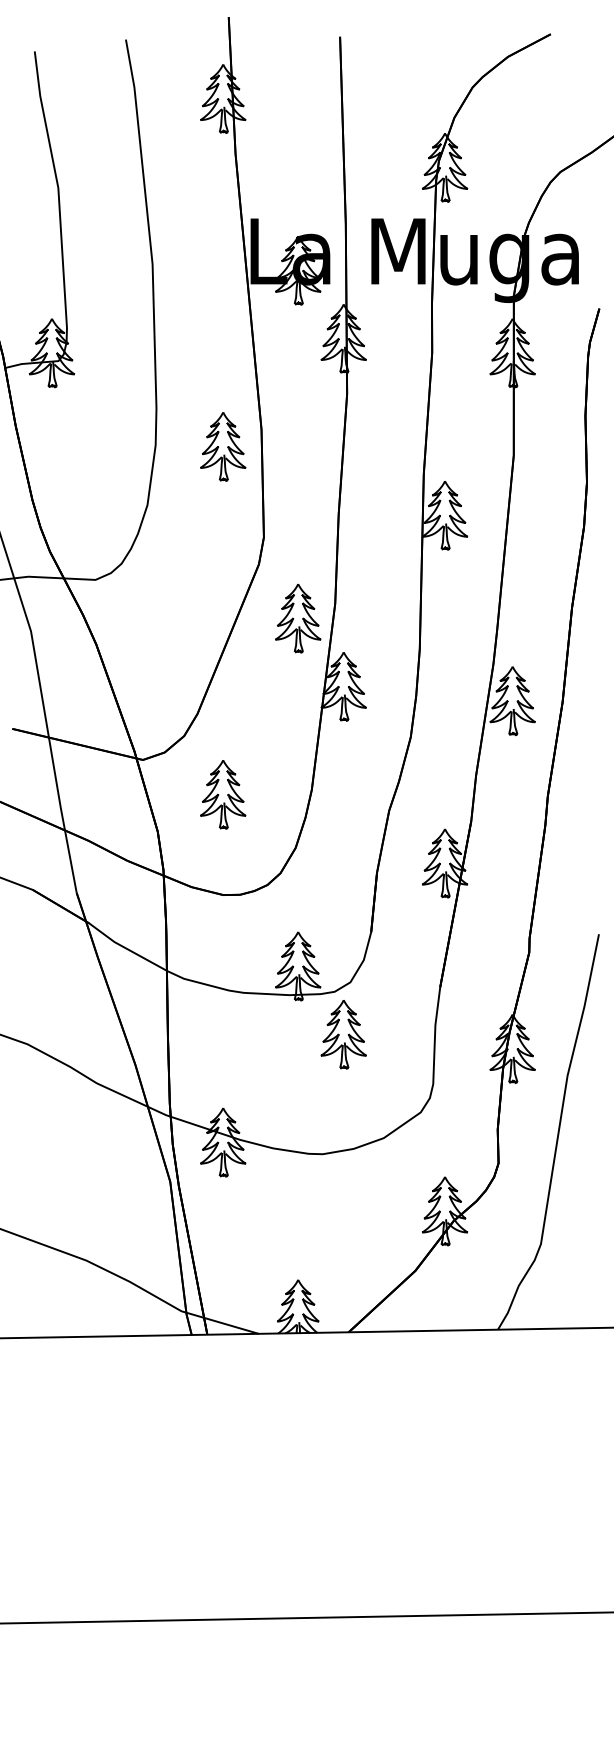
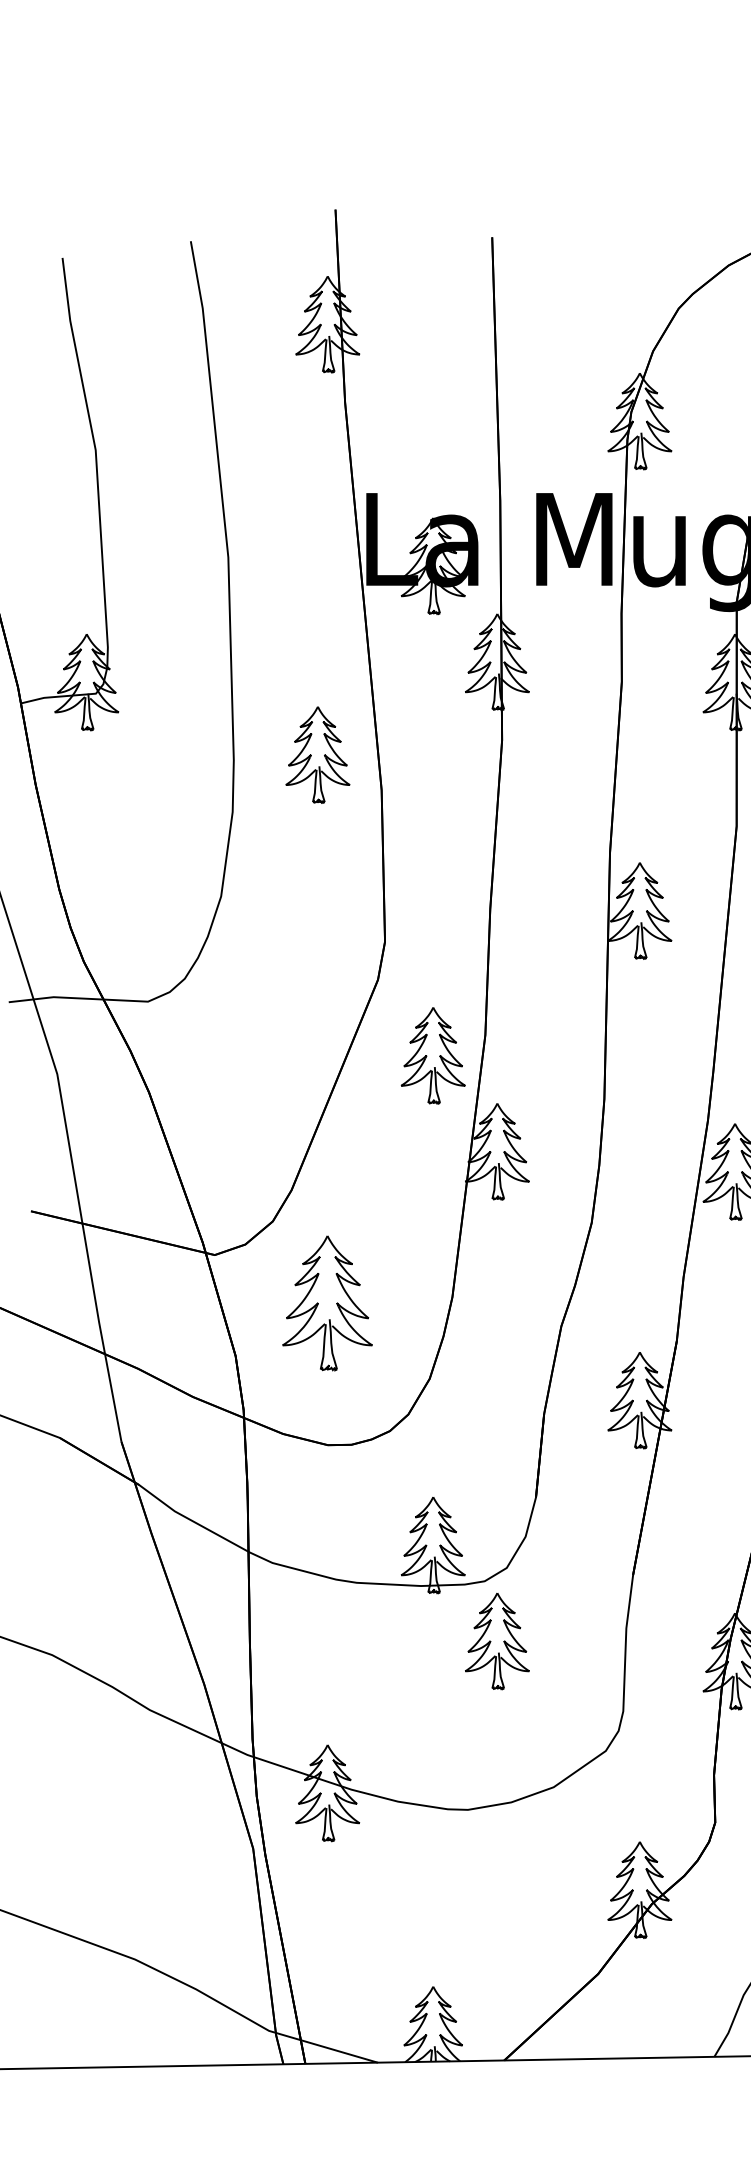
part: (223, 446) -> (318, 754), moved
part: (223, 794) -> (328, 1303), size x1.4

